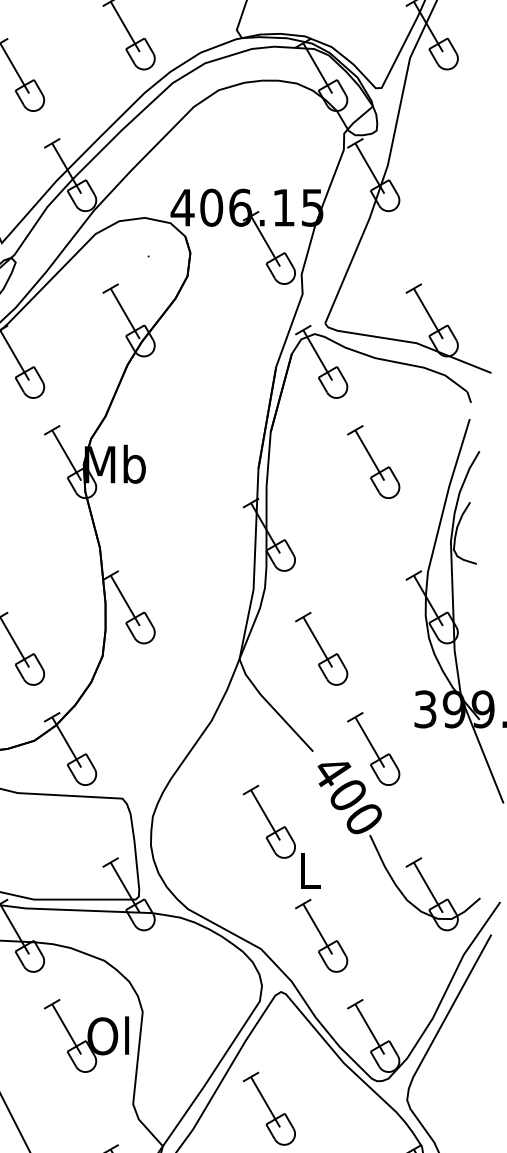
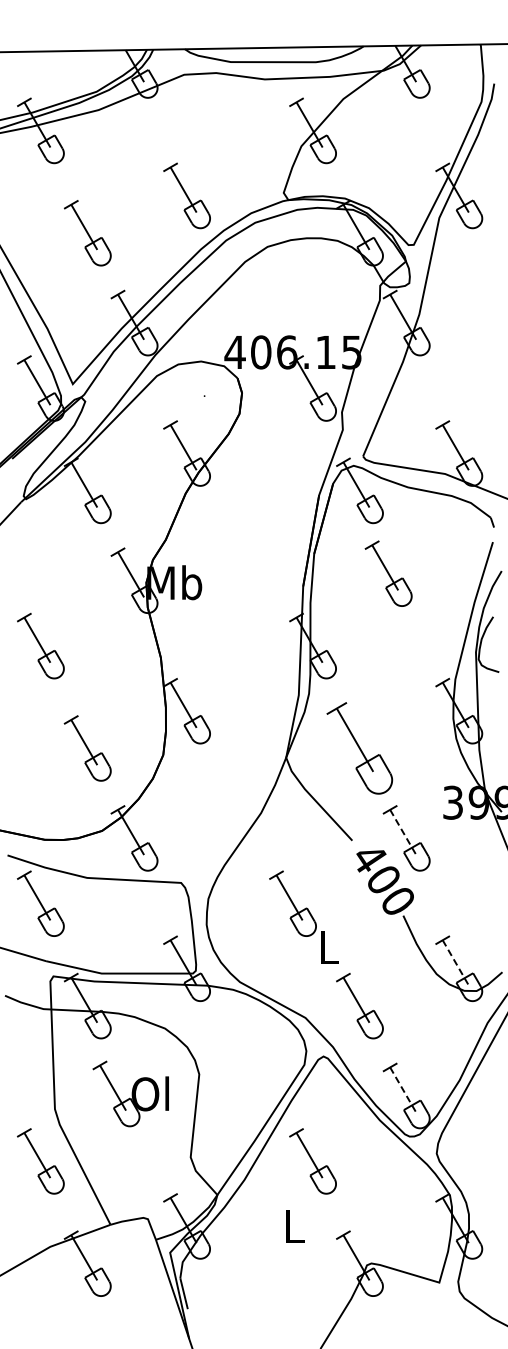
part: (373, 461) -> (388, 573), moved
part: (321, 648) -> (359, 748), size x1.4
line: (370, 742) -> (403, 832), solid -> dashed
part: (281, 836) -> (303, 916), moved
line: (429, 888) -> (456, 963), solid -> dashed
line: (370, 1029) -> (403, 1090), solid -> dashed
part: (86, 1035) -> (130, 1093), moved

